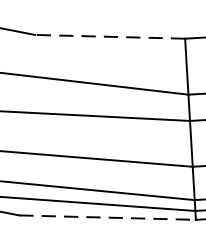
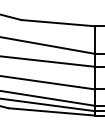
line: (110, 37) -> (58, 23), dashed -> solid
line: (108, 216) -> (52, 111), dashed -> solid

